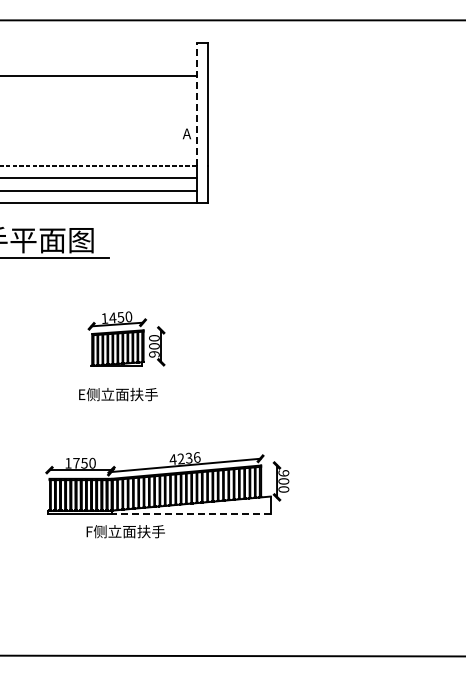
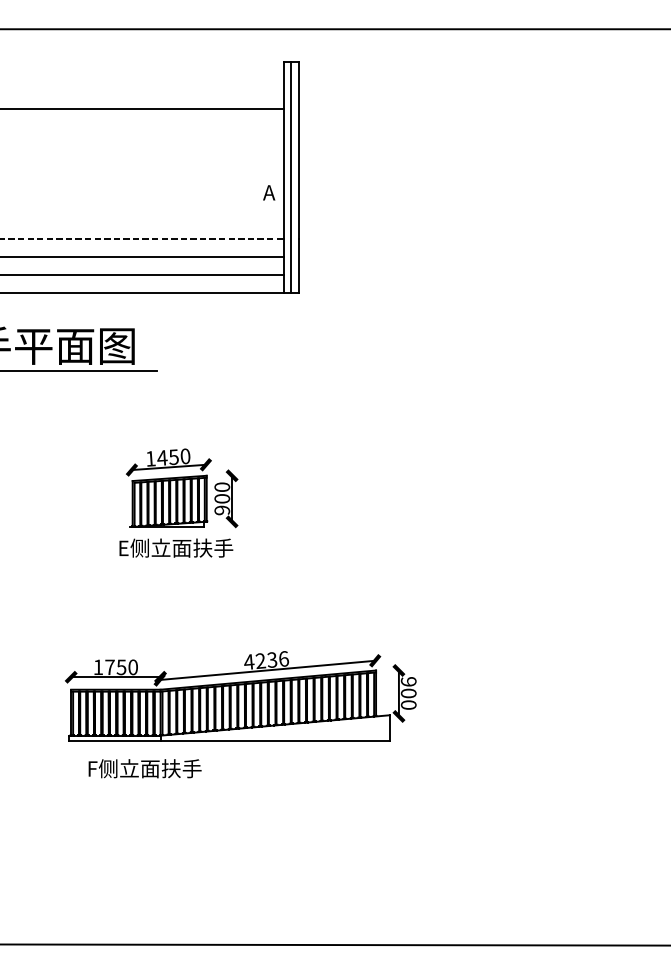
line: (196, 104) -> (282, 150), dashed -> solid
line: (202, 122) -> (291, 176), added
text: (118, 394) -> (176, 548), moved
line: (191, 514) -> (275, 741), dashed -> solid
text: (125, 531) -> (144, 768), moved

